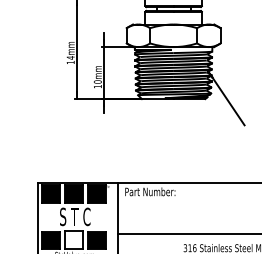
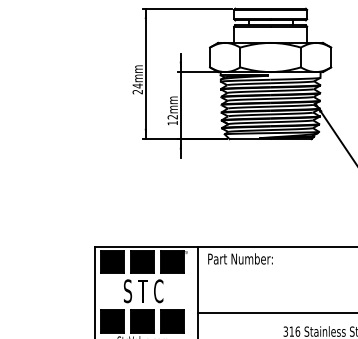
text: (70, 62) -> (137, 92), 14mm -> 24mm
text: (97, 81) -> (172, 116), 10mm -> 12mm
fill: (74, 240) -> (142, 321), added

